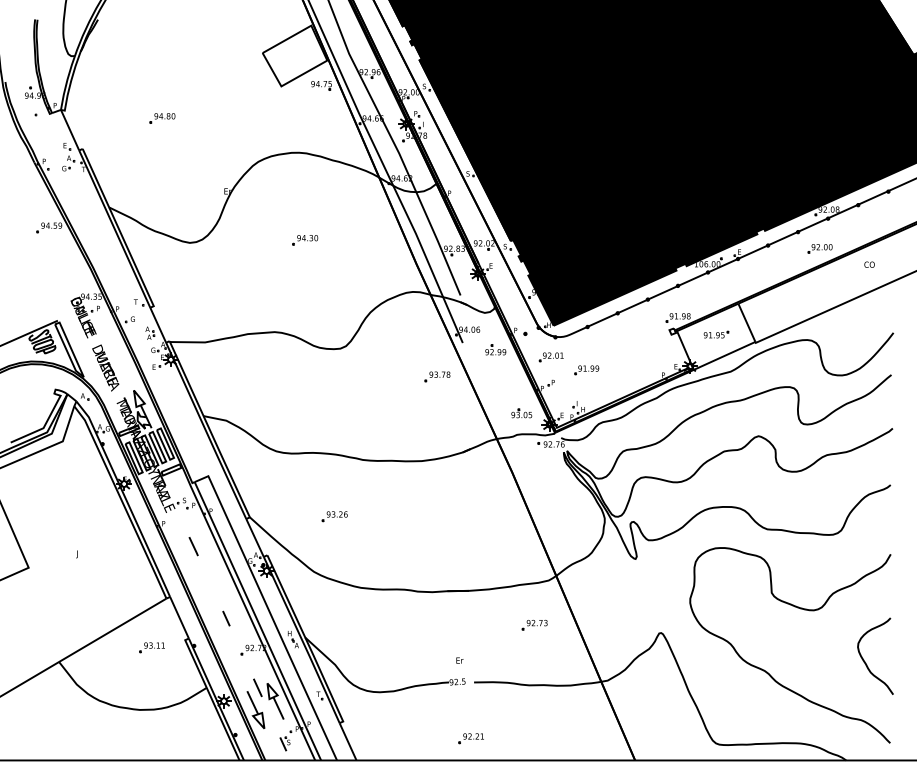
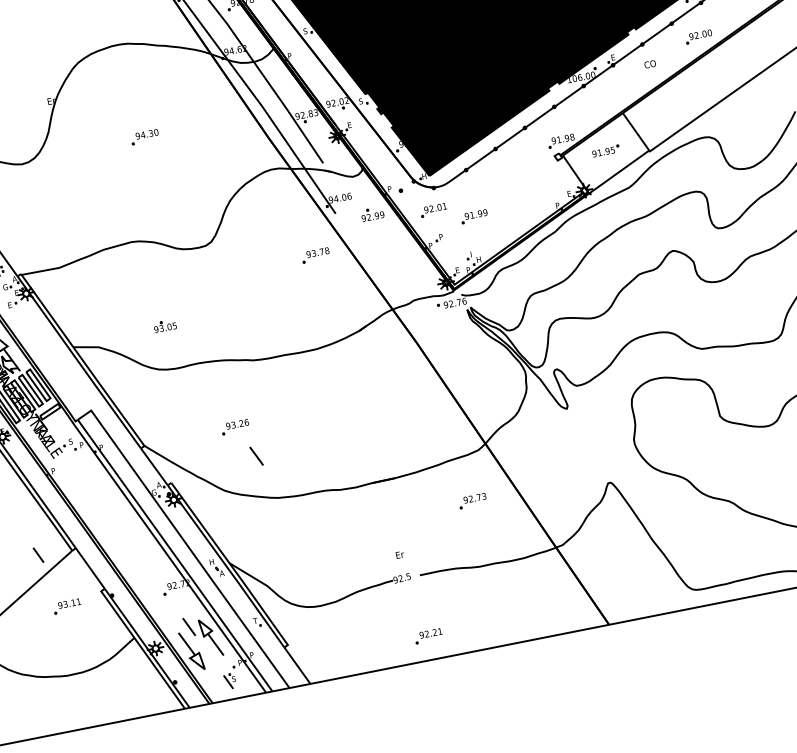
text: (869, 264) -> (650, 64), moved
part: (521, 413) -> (164, 326), moved
line: (193, 546) -> (256, 456), moved
line: (226, 618) -> (38, 555), moved

